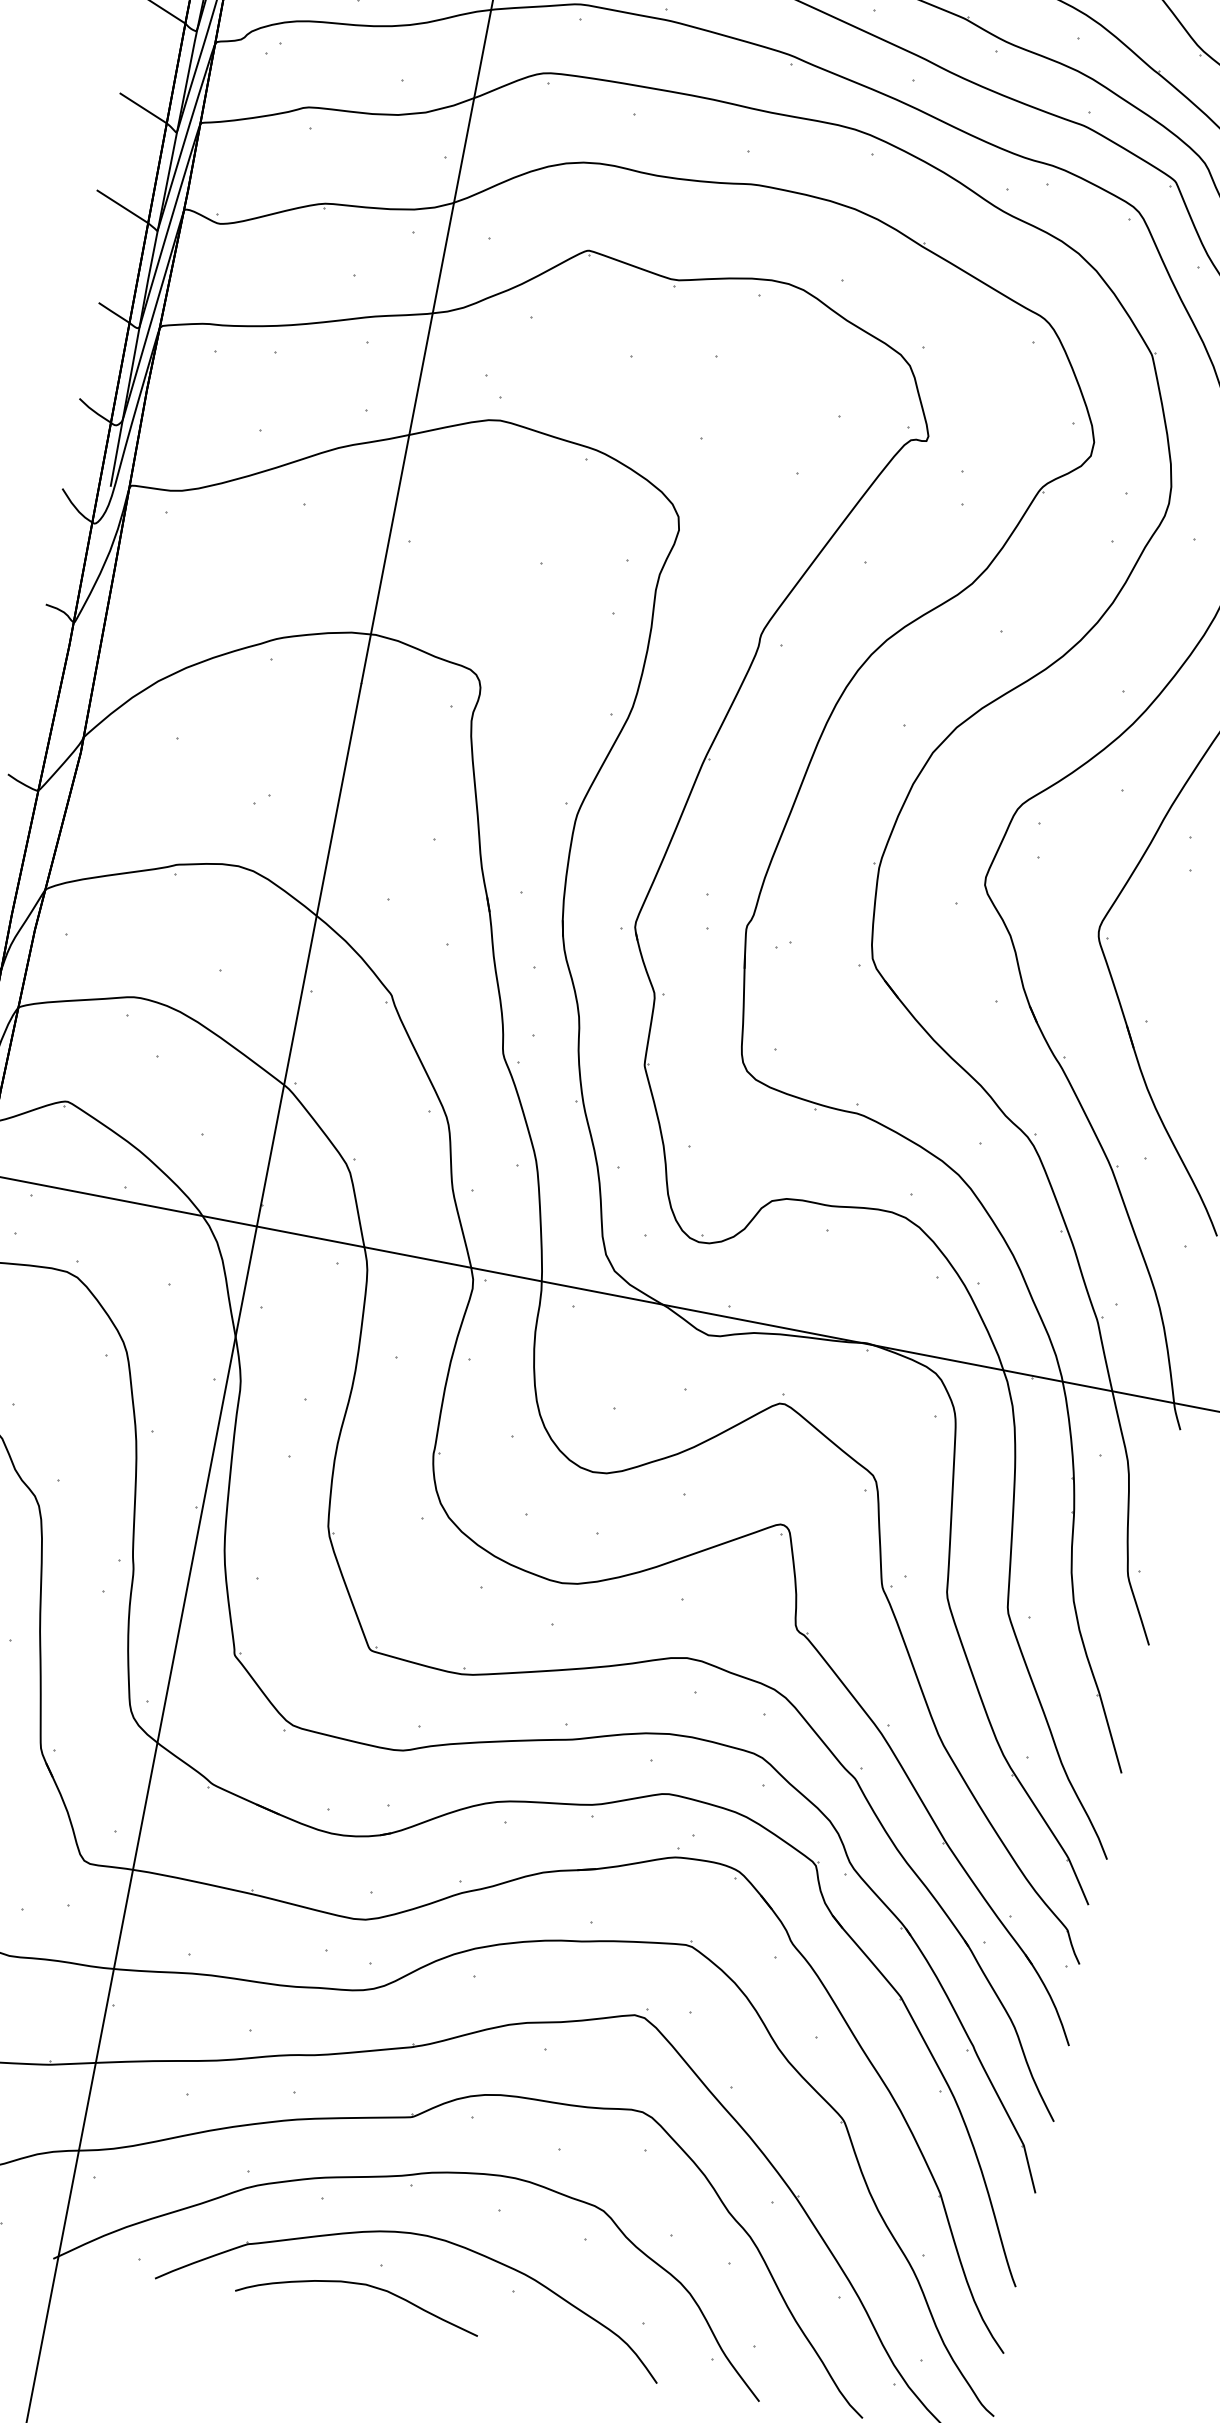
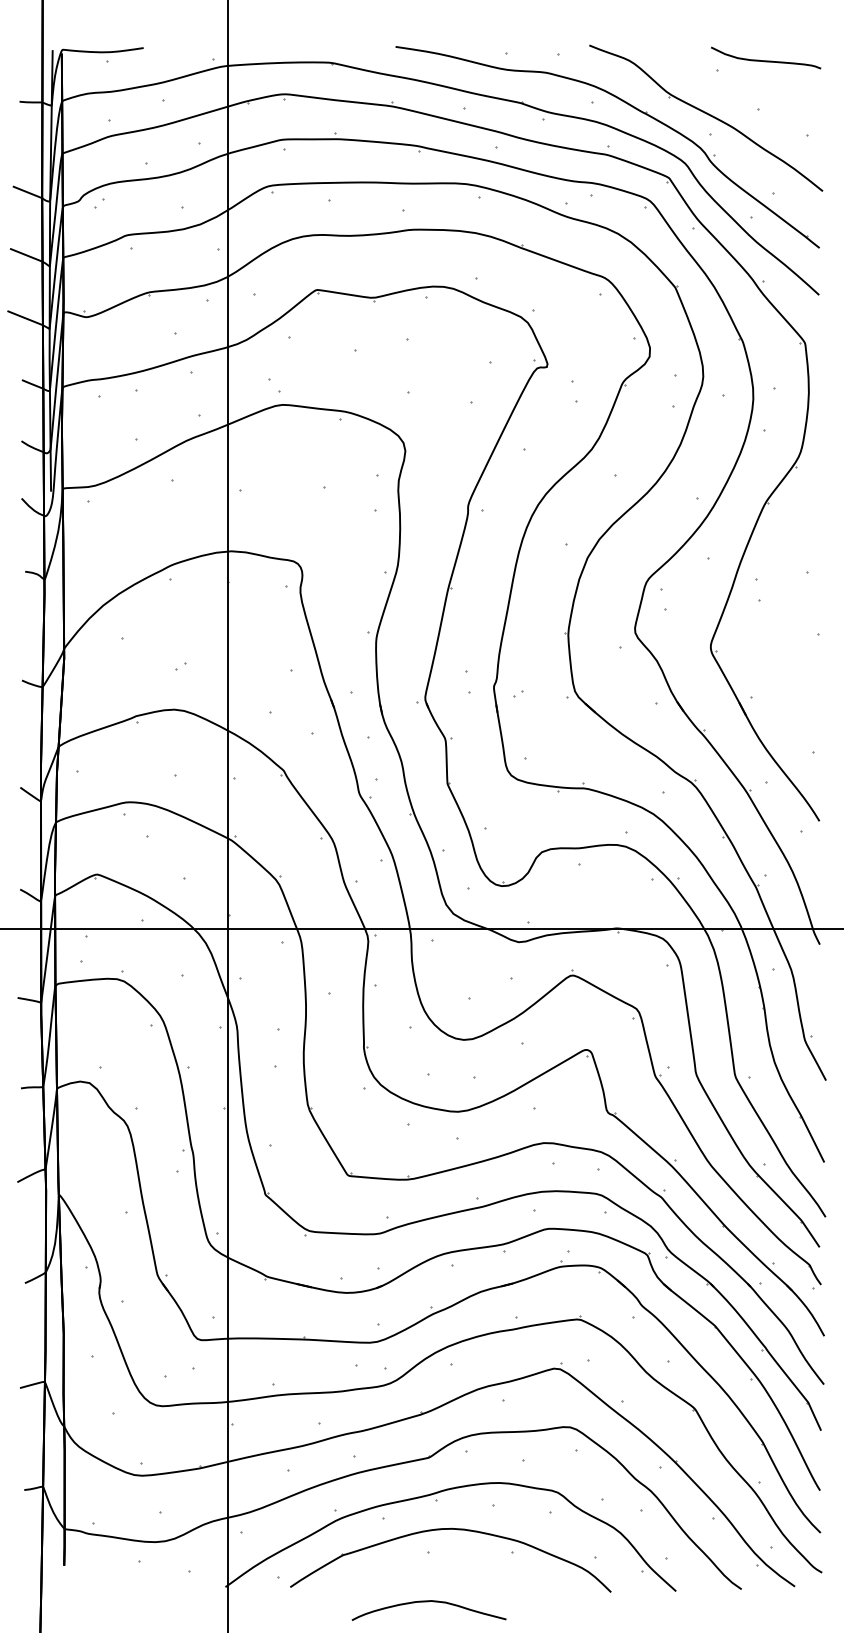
curve: (360, 2286) -> (428, 1602), moved

